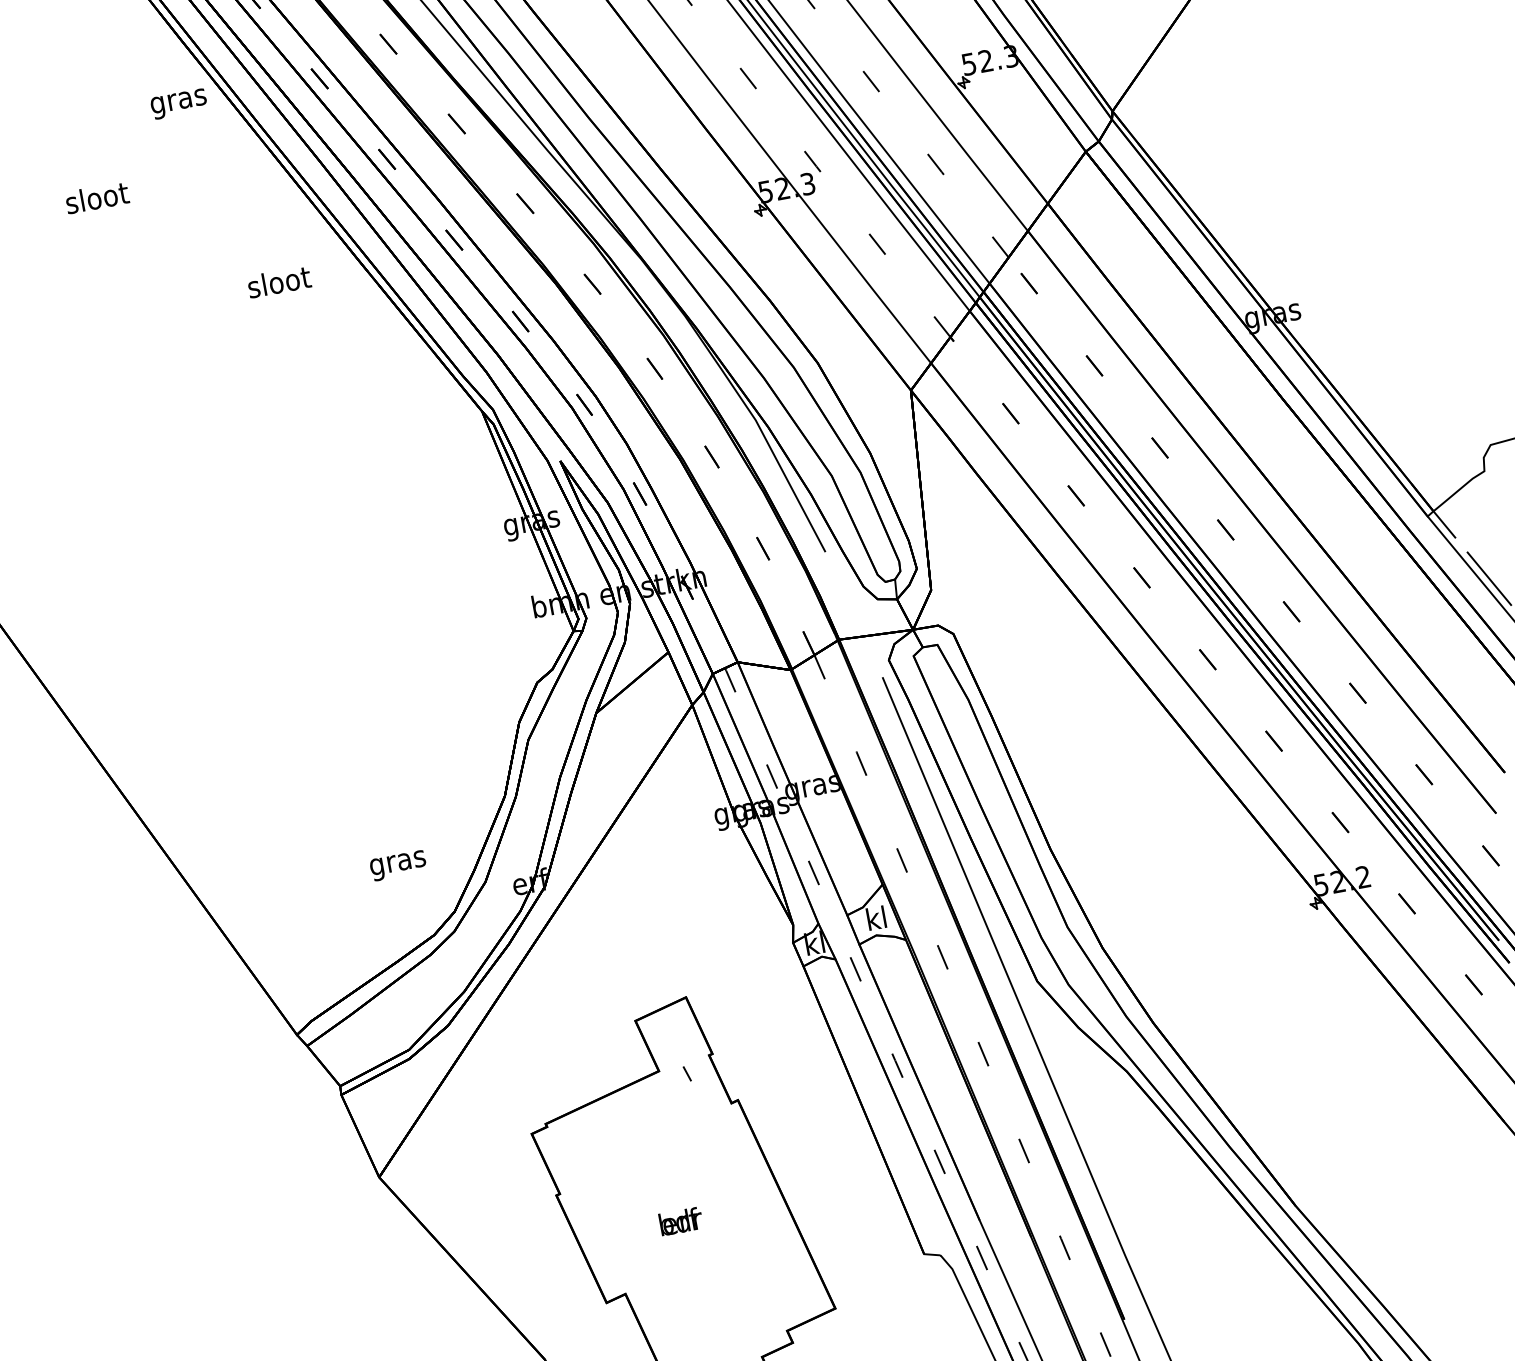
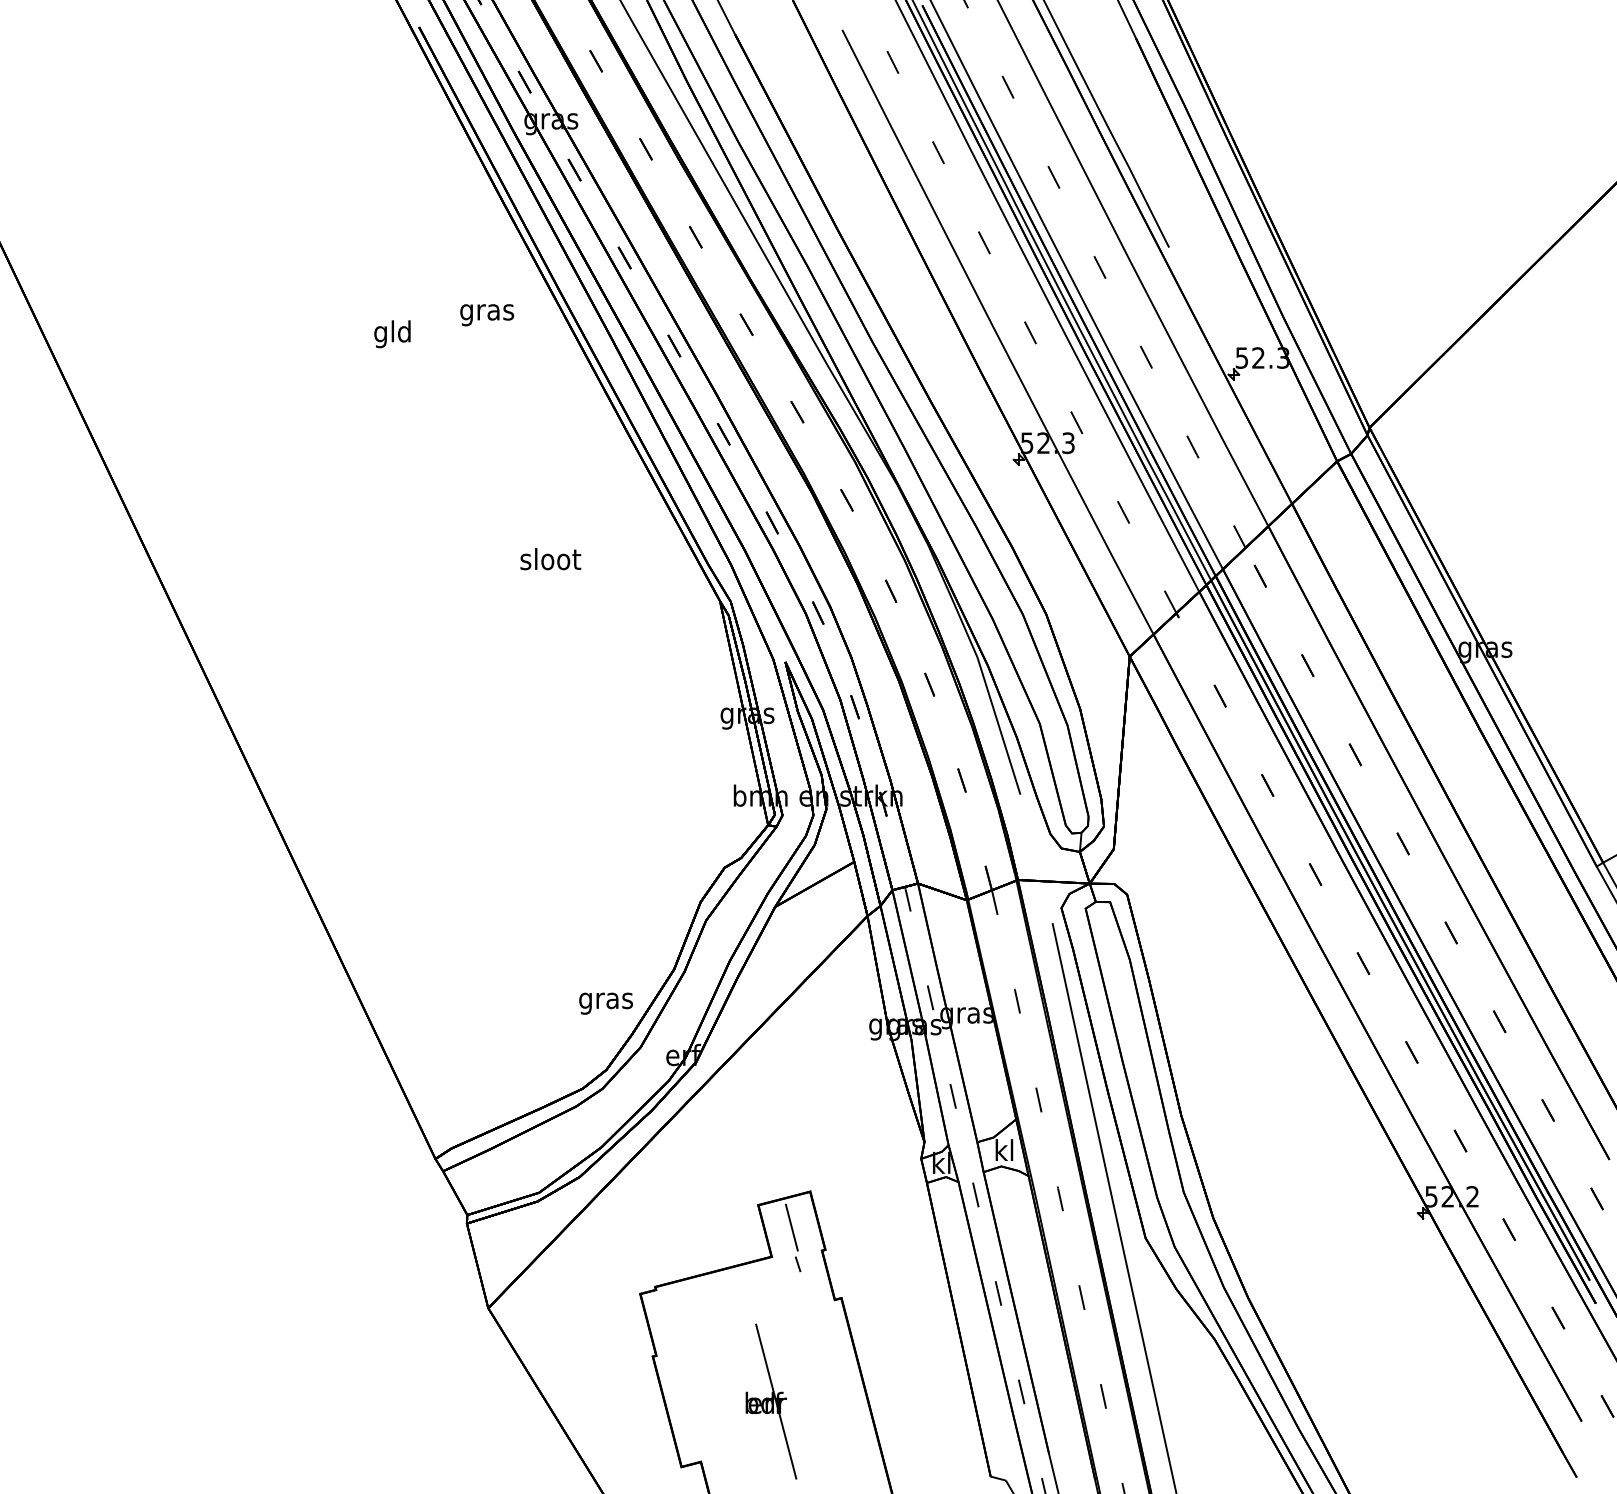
text: (179, 104) -> (487, 315), moved
text: (98, 200) -> (393, 334), sloot -> gld
text: (279, 282) -> (550, 559), moved
text: (397, 865) -> (605, 1003), moved
line: (673, 1037) -> (791, 1227), added
line: (691, 1218) -> (776, 1401), added

